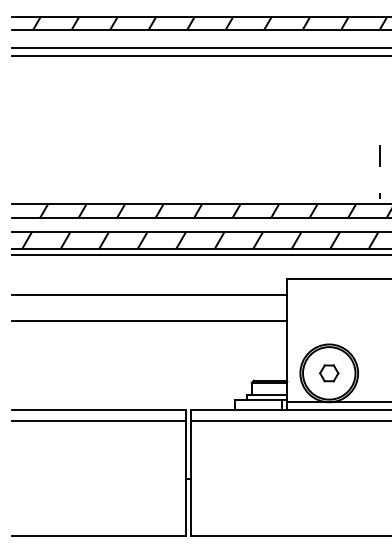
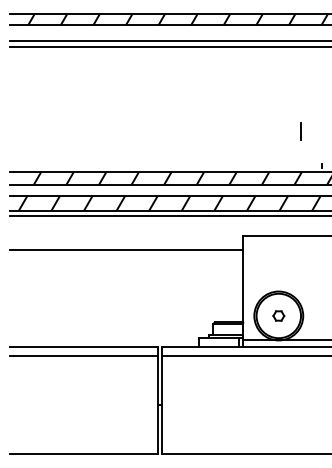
line: (379, 155) -> (300, 131), moved
line: (149, 321) -> (126, 272), removed
part: (329, 373) -> (278, 316), size x0.7

